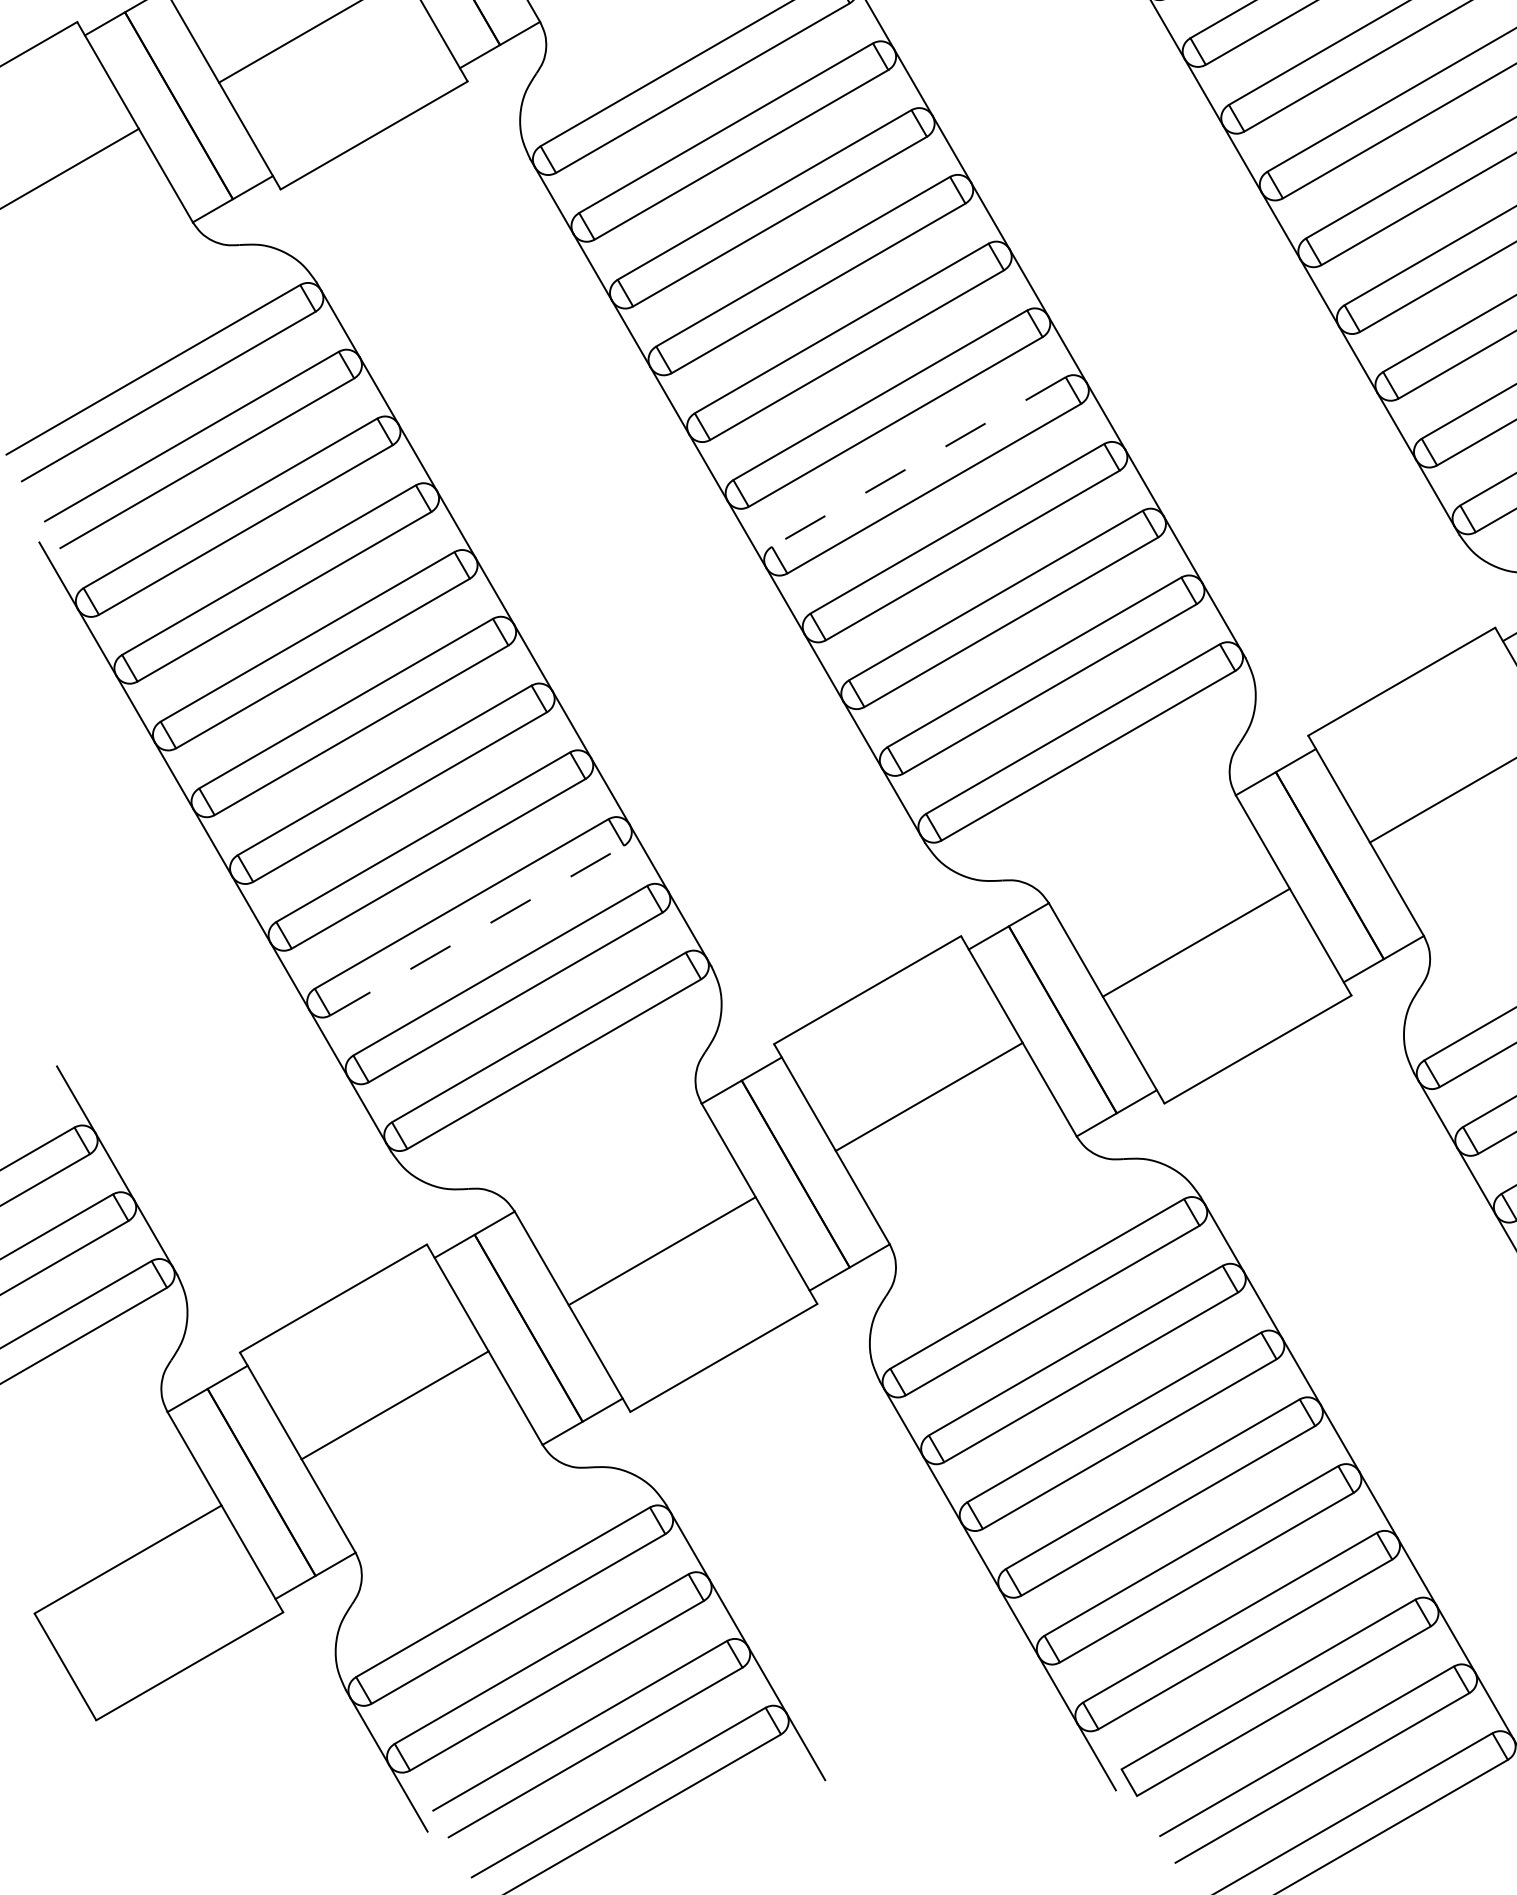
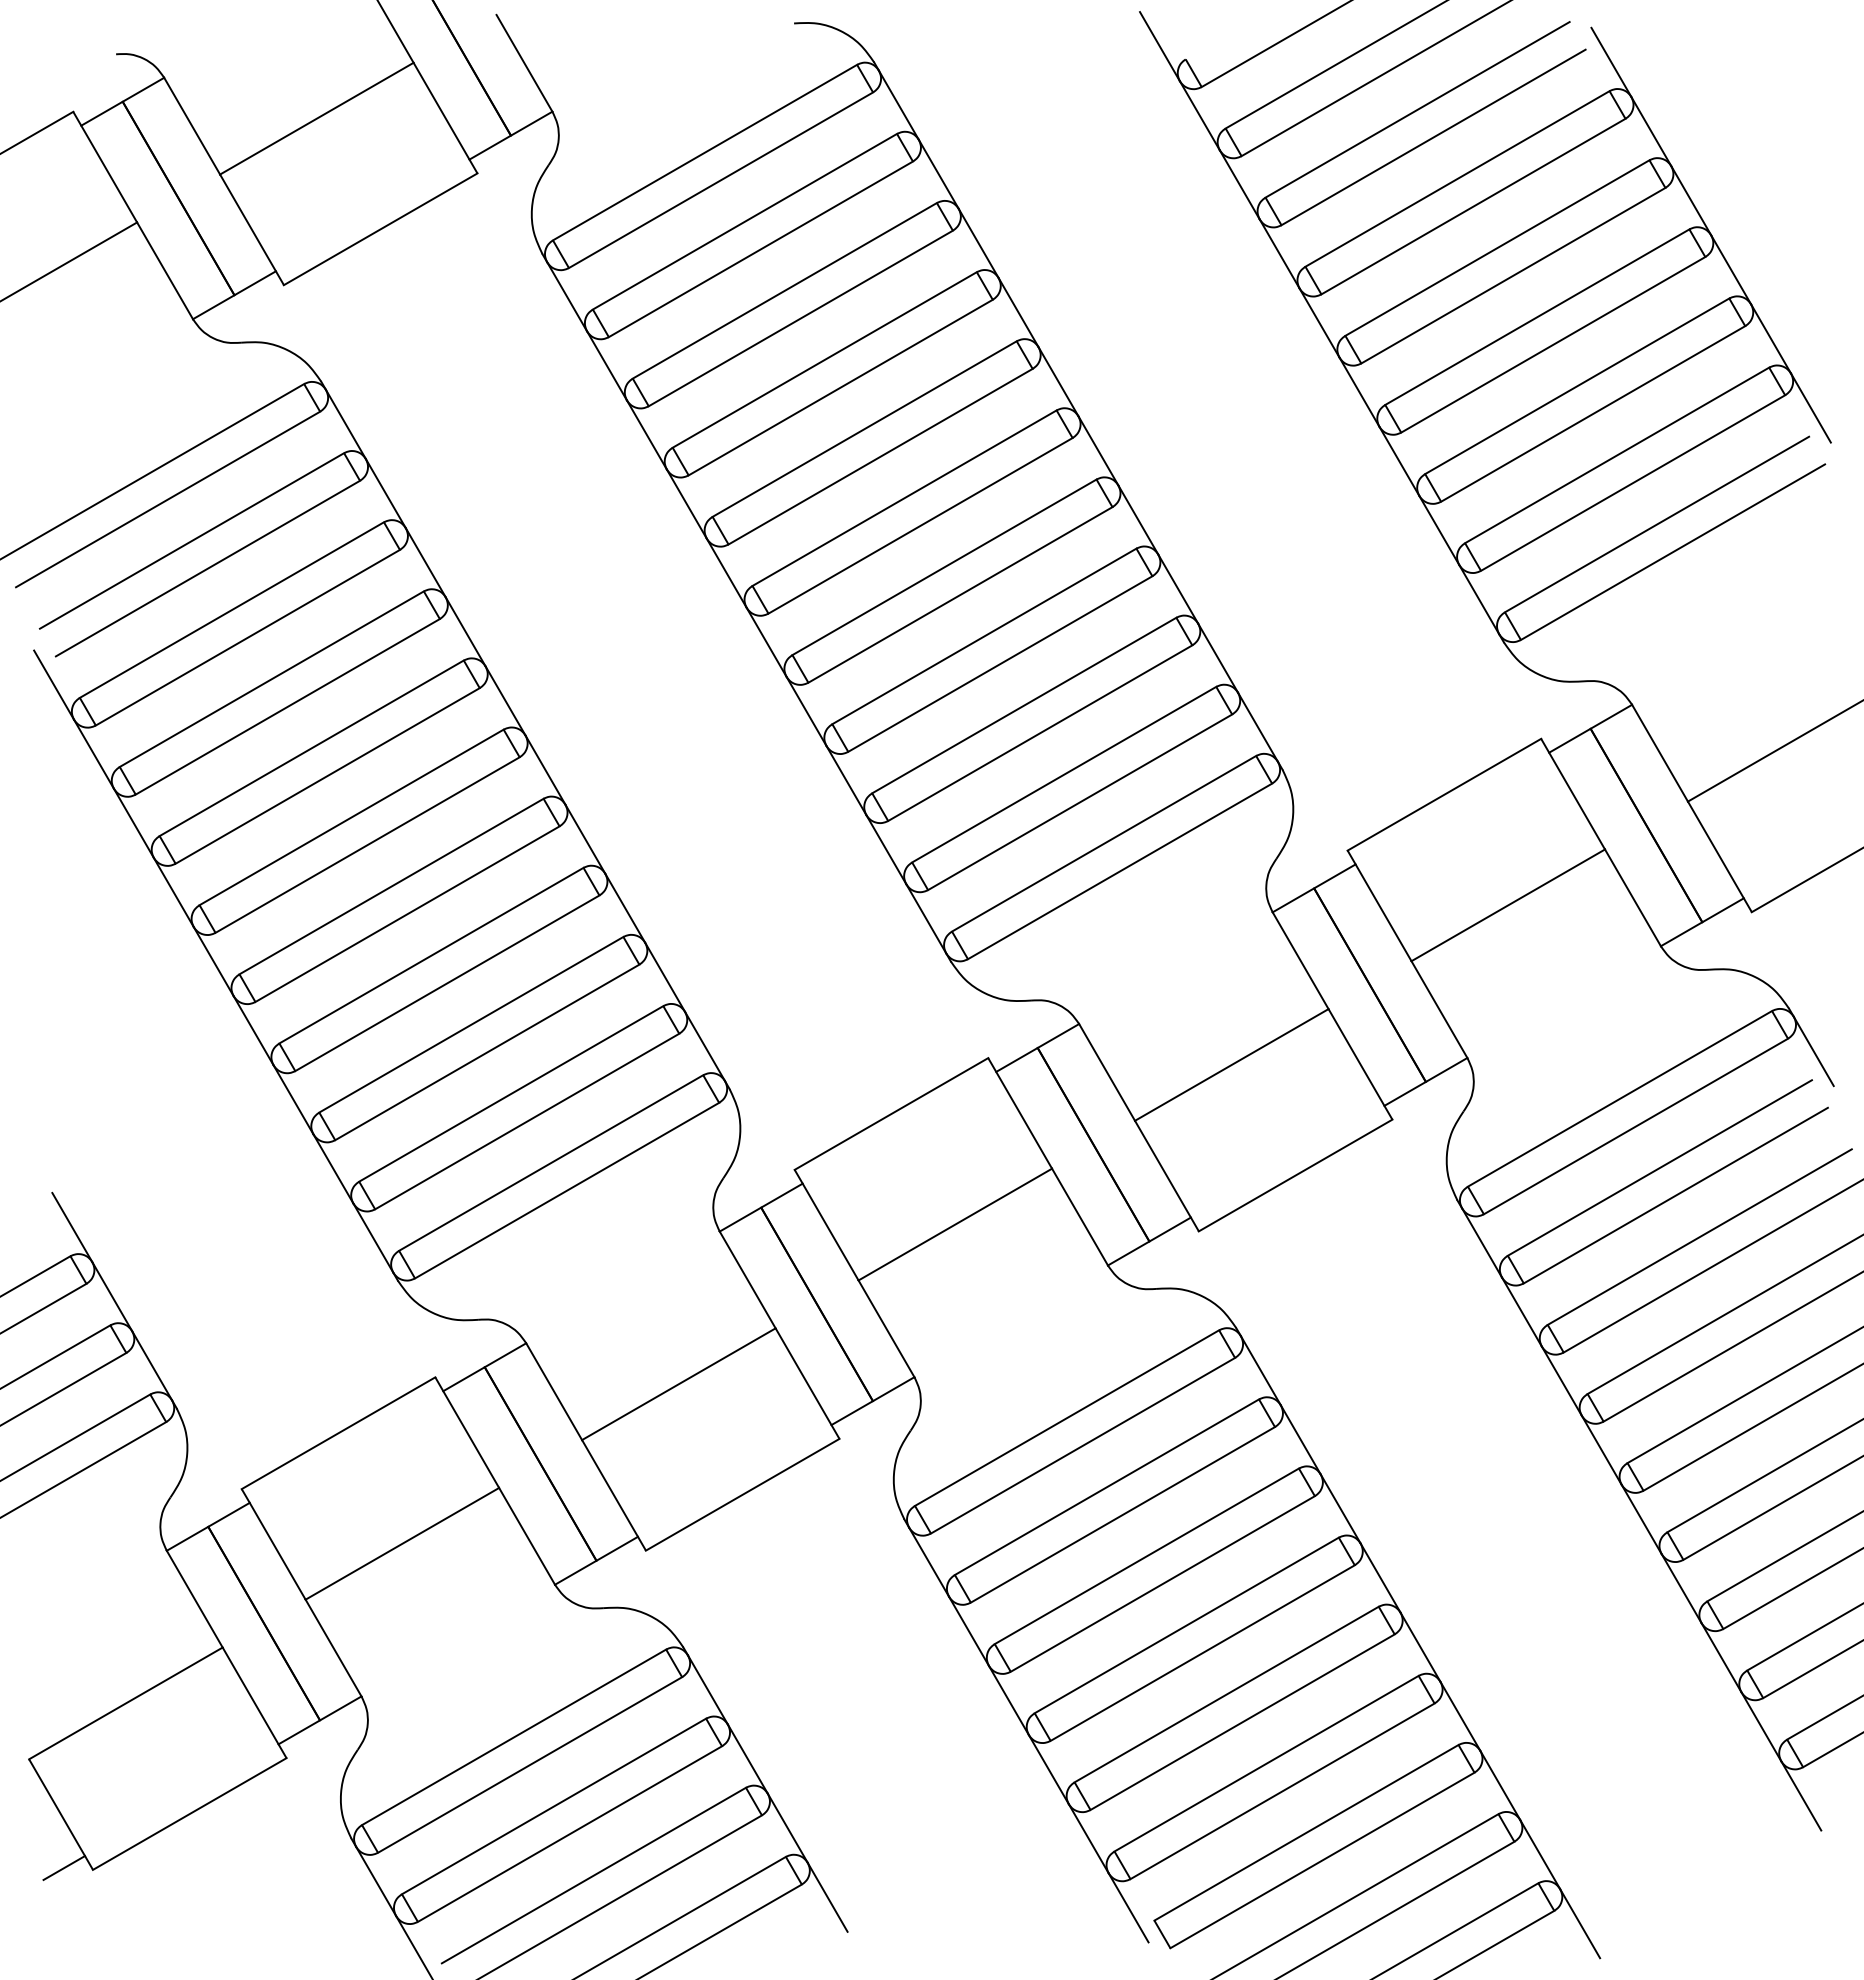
line: (918, 462) -> (944, 567), dashed -> solid
line: (477, 930) -> (487, 1052), dashed -> solid
line: (68, 1718) -> (64, 1867), added

